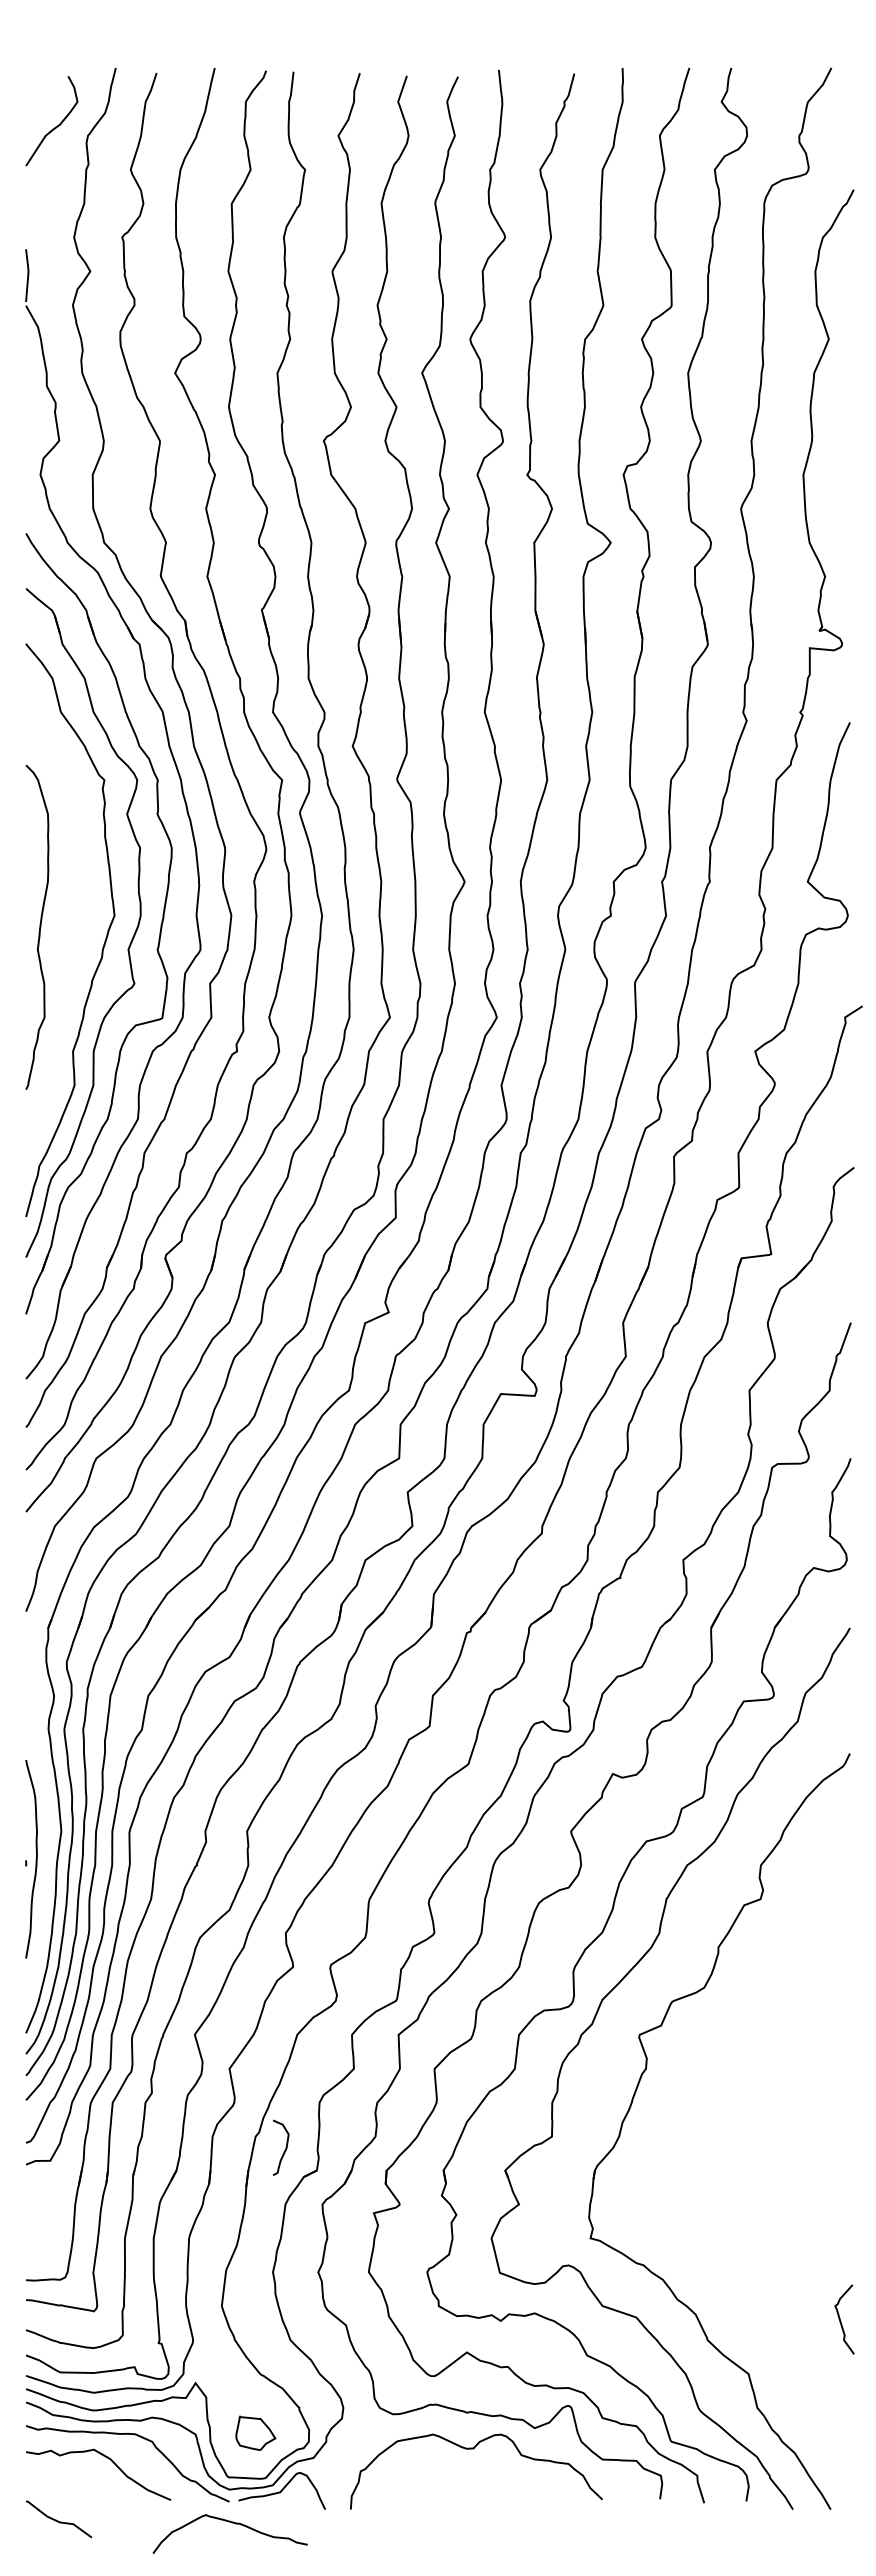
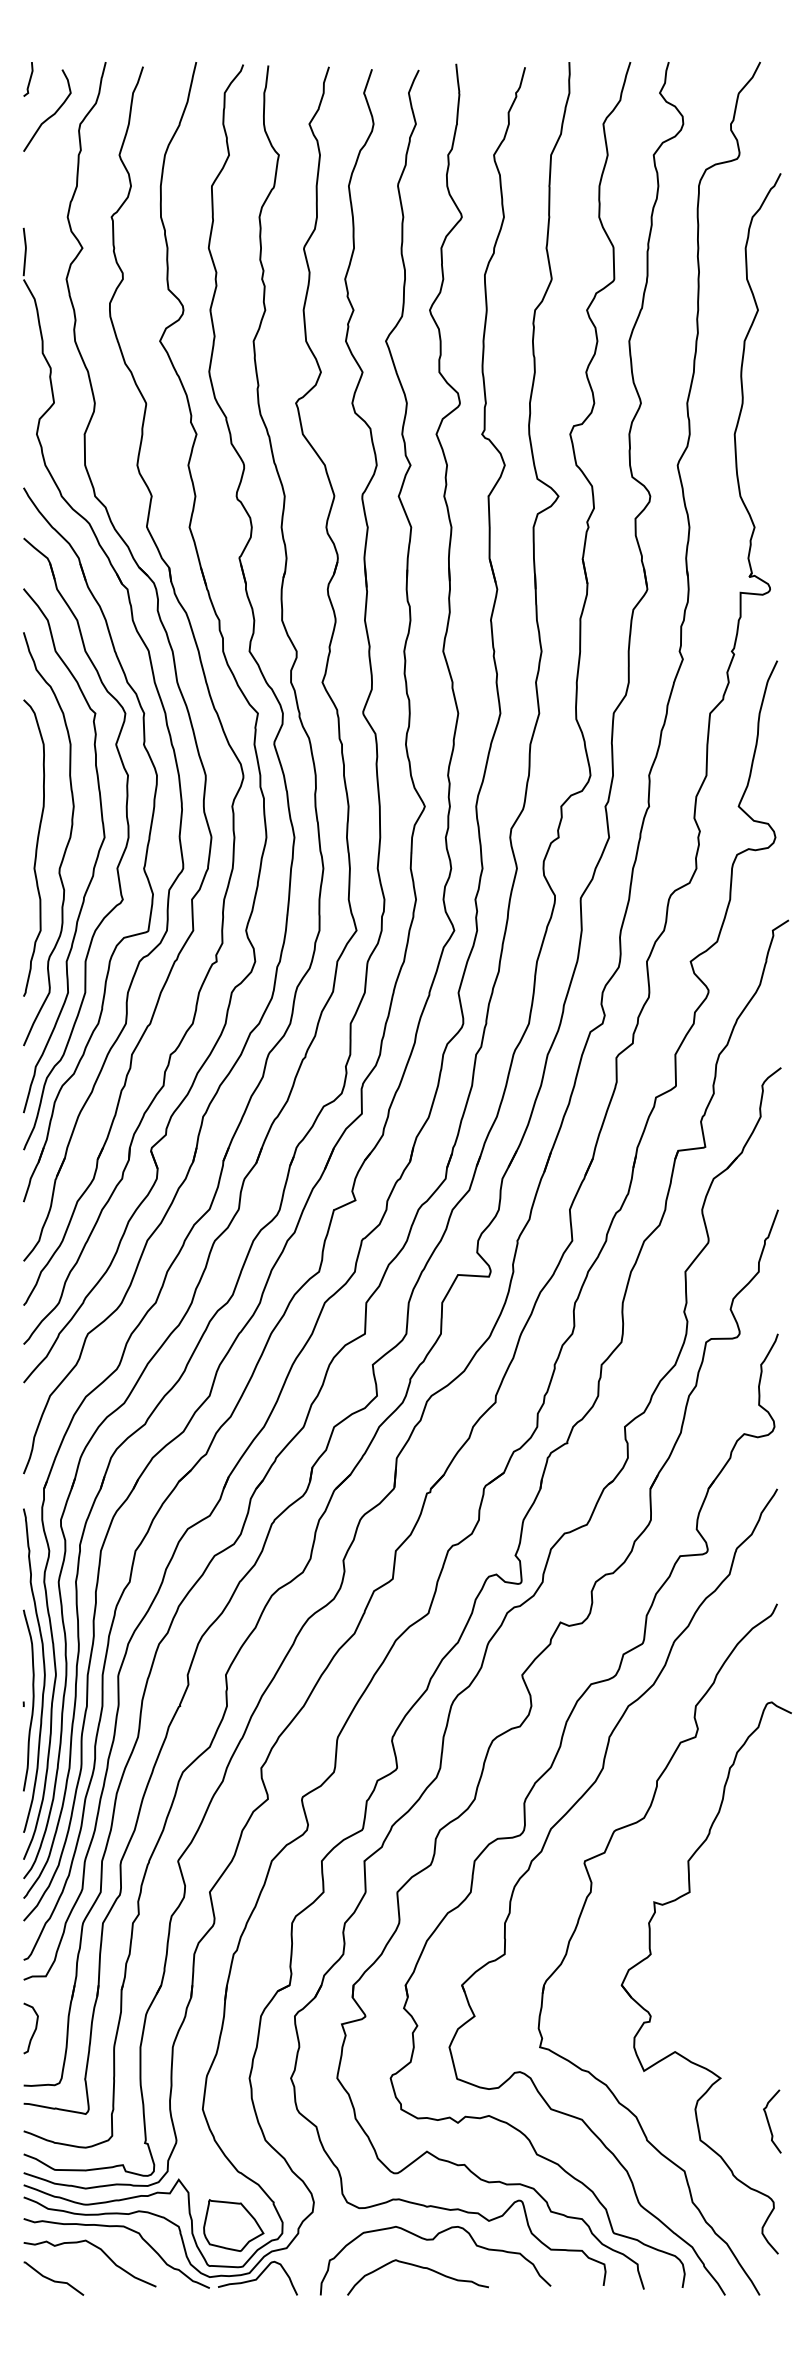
curve: (31, 88) -> (28, 80), added
curve: (72, 924) -> (66, 845), added
curve: (47, 1824) -> (43, 1668), added
part: (712, 2137) -> (651, 1955), added
curve: (284, 2149) -> (34, 2030), moved
part: (255, 2433) -> (233, 2225), size x1.67
curve: (58, 2520) -> (53, 2279), moved
curve: (231, 2523) -> (419, 2267), moved

